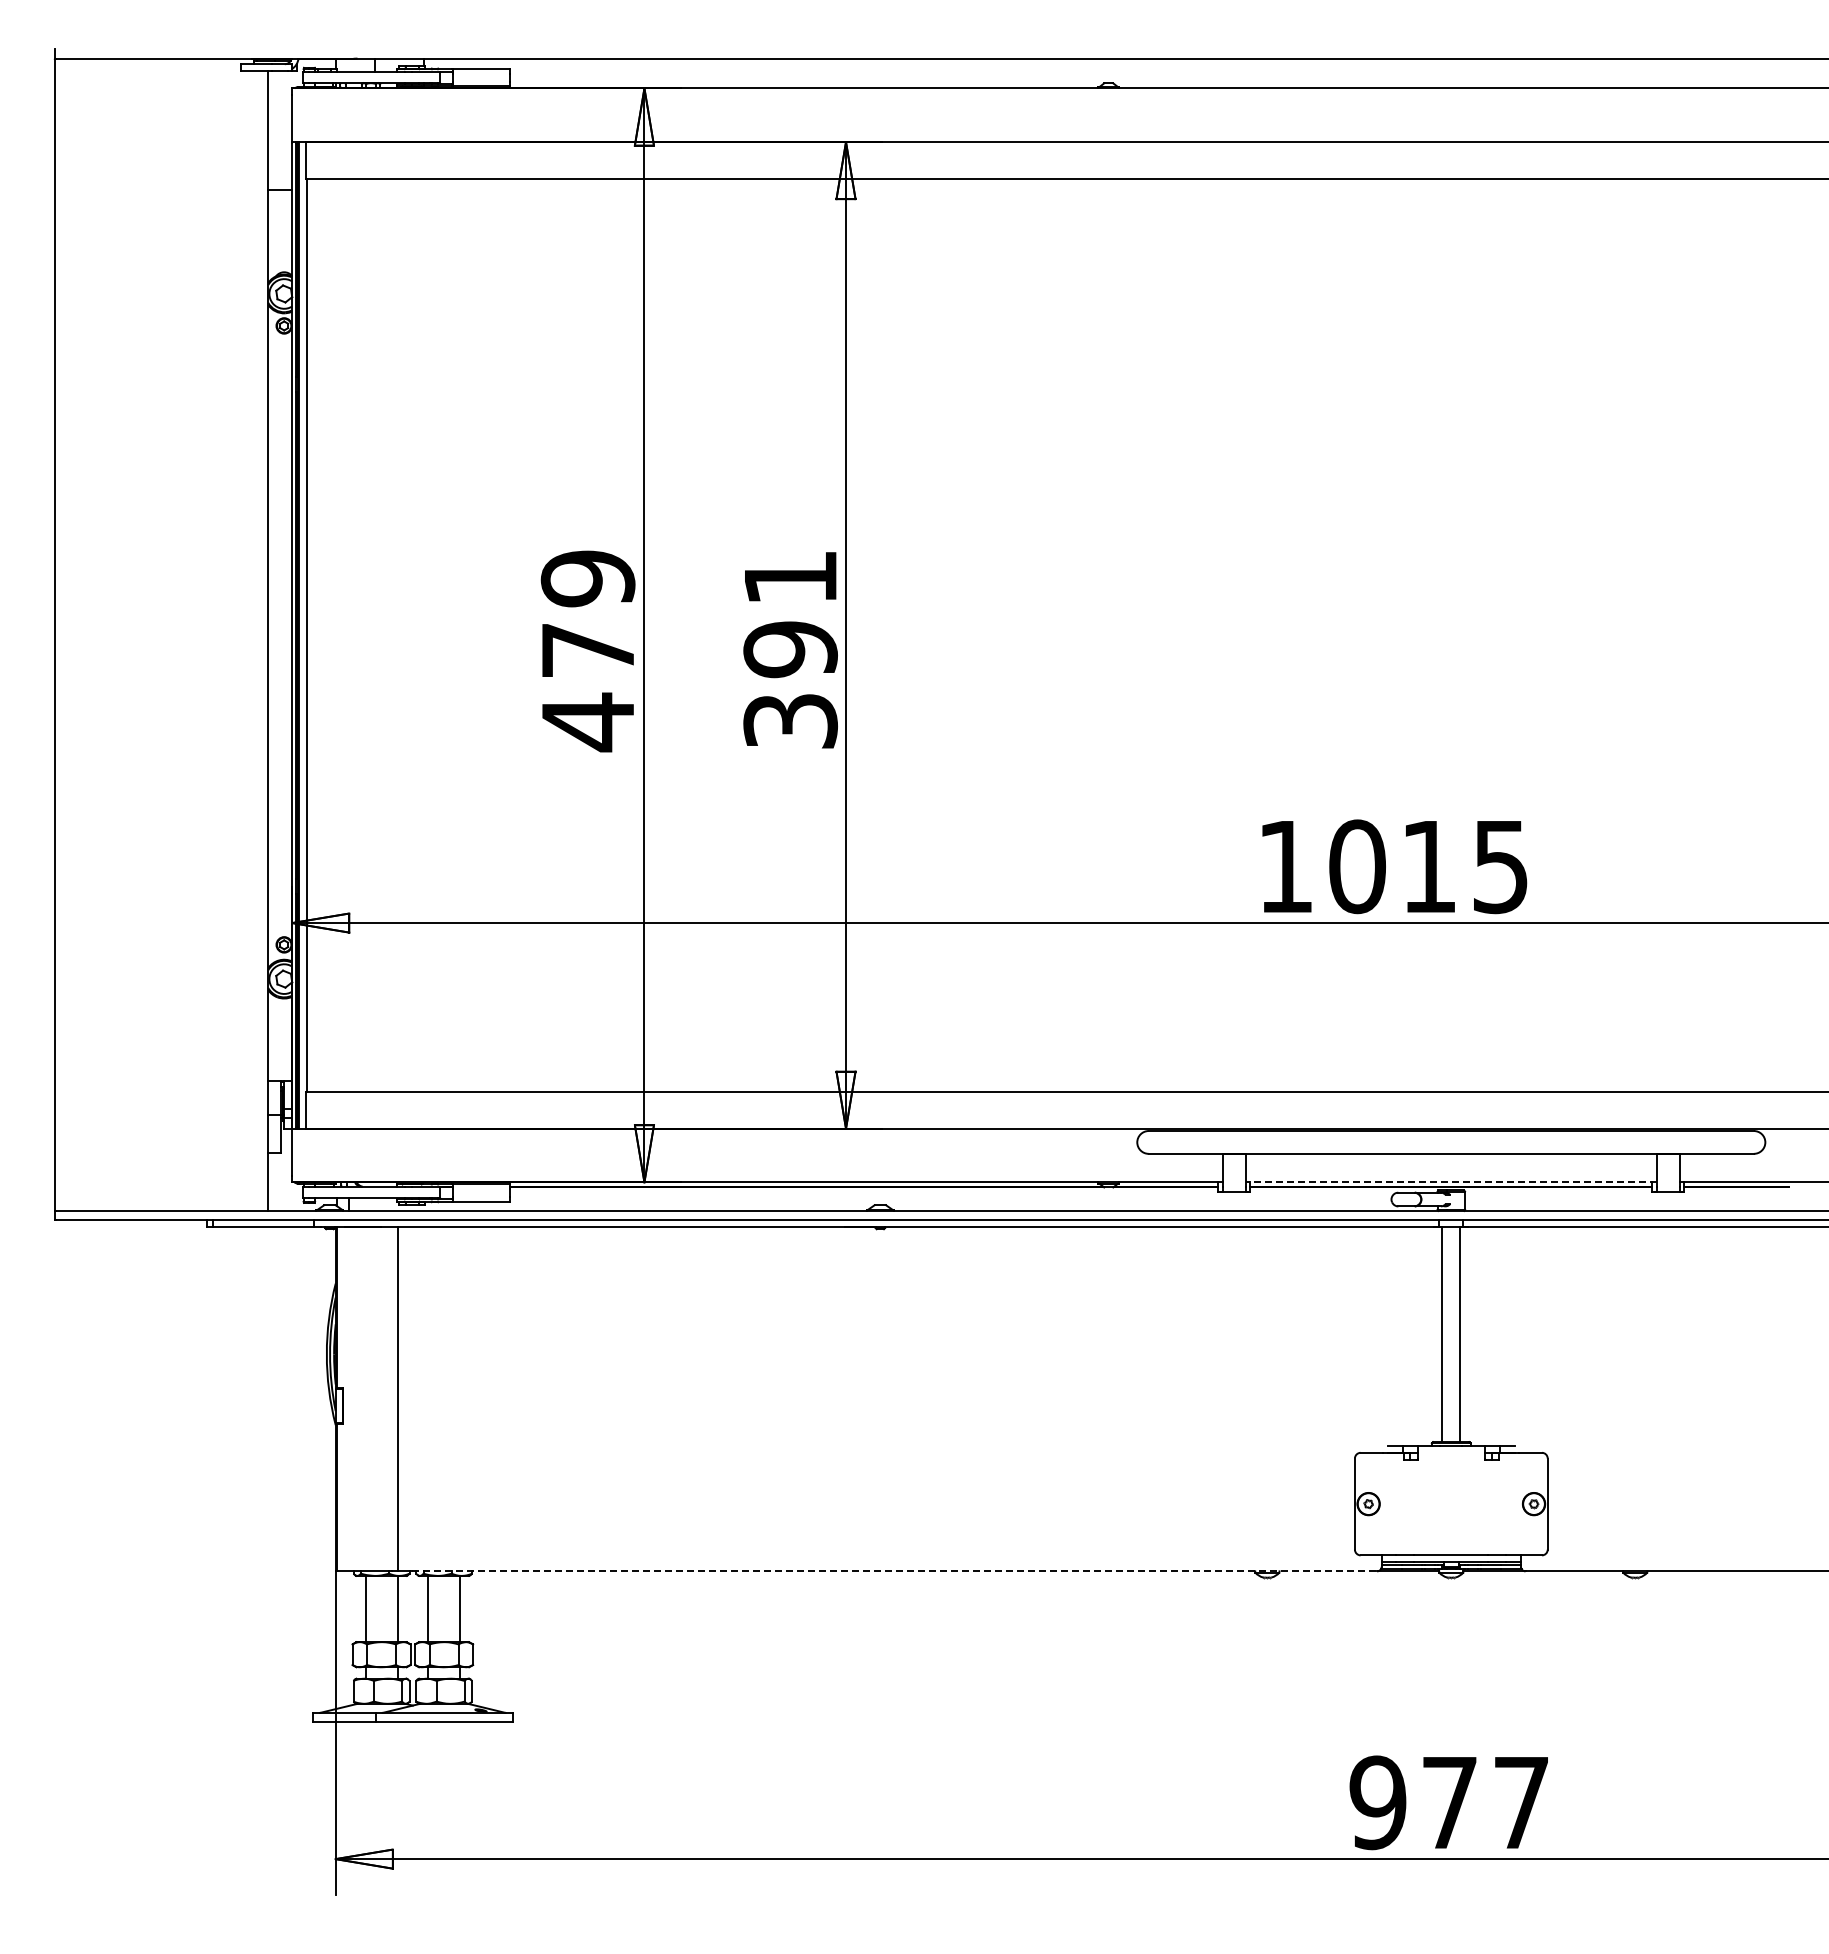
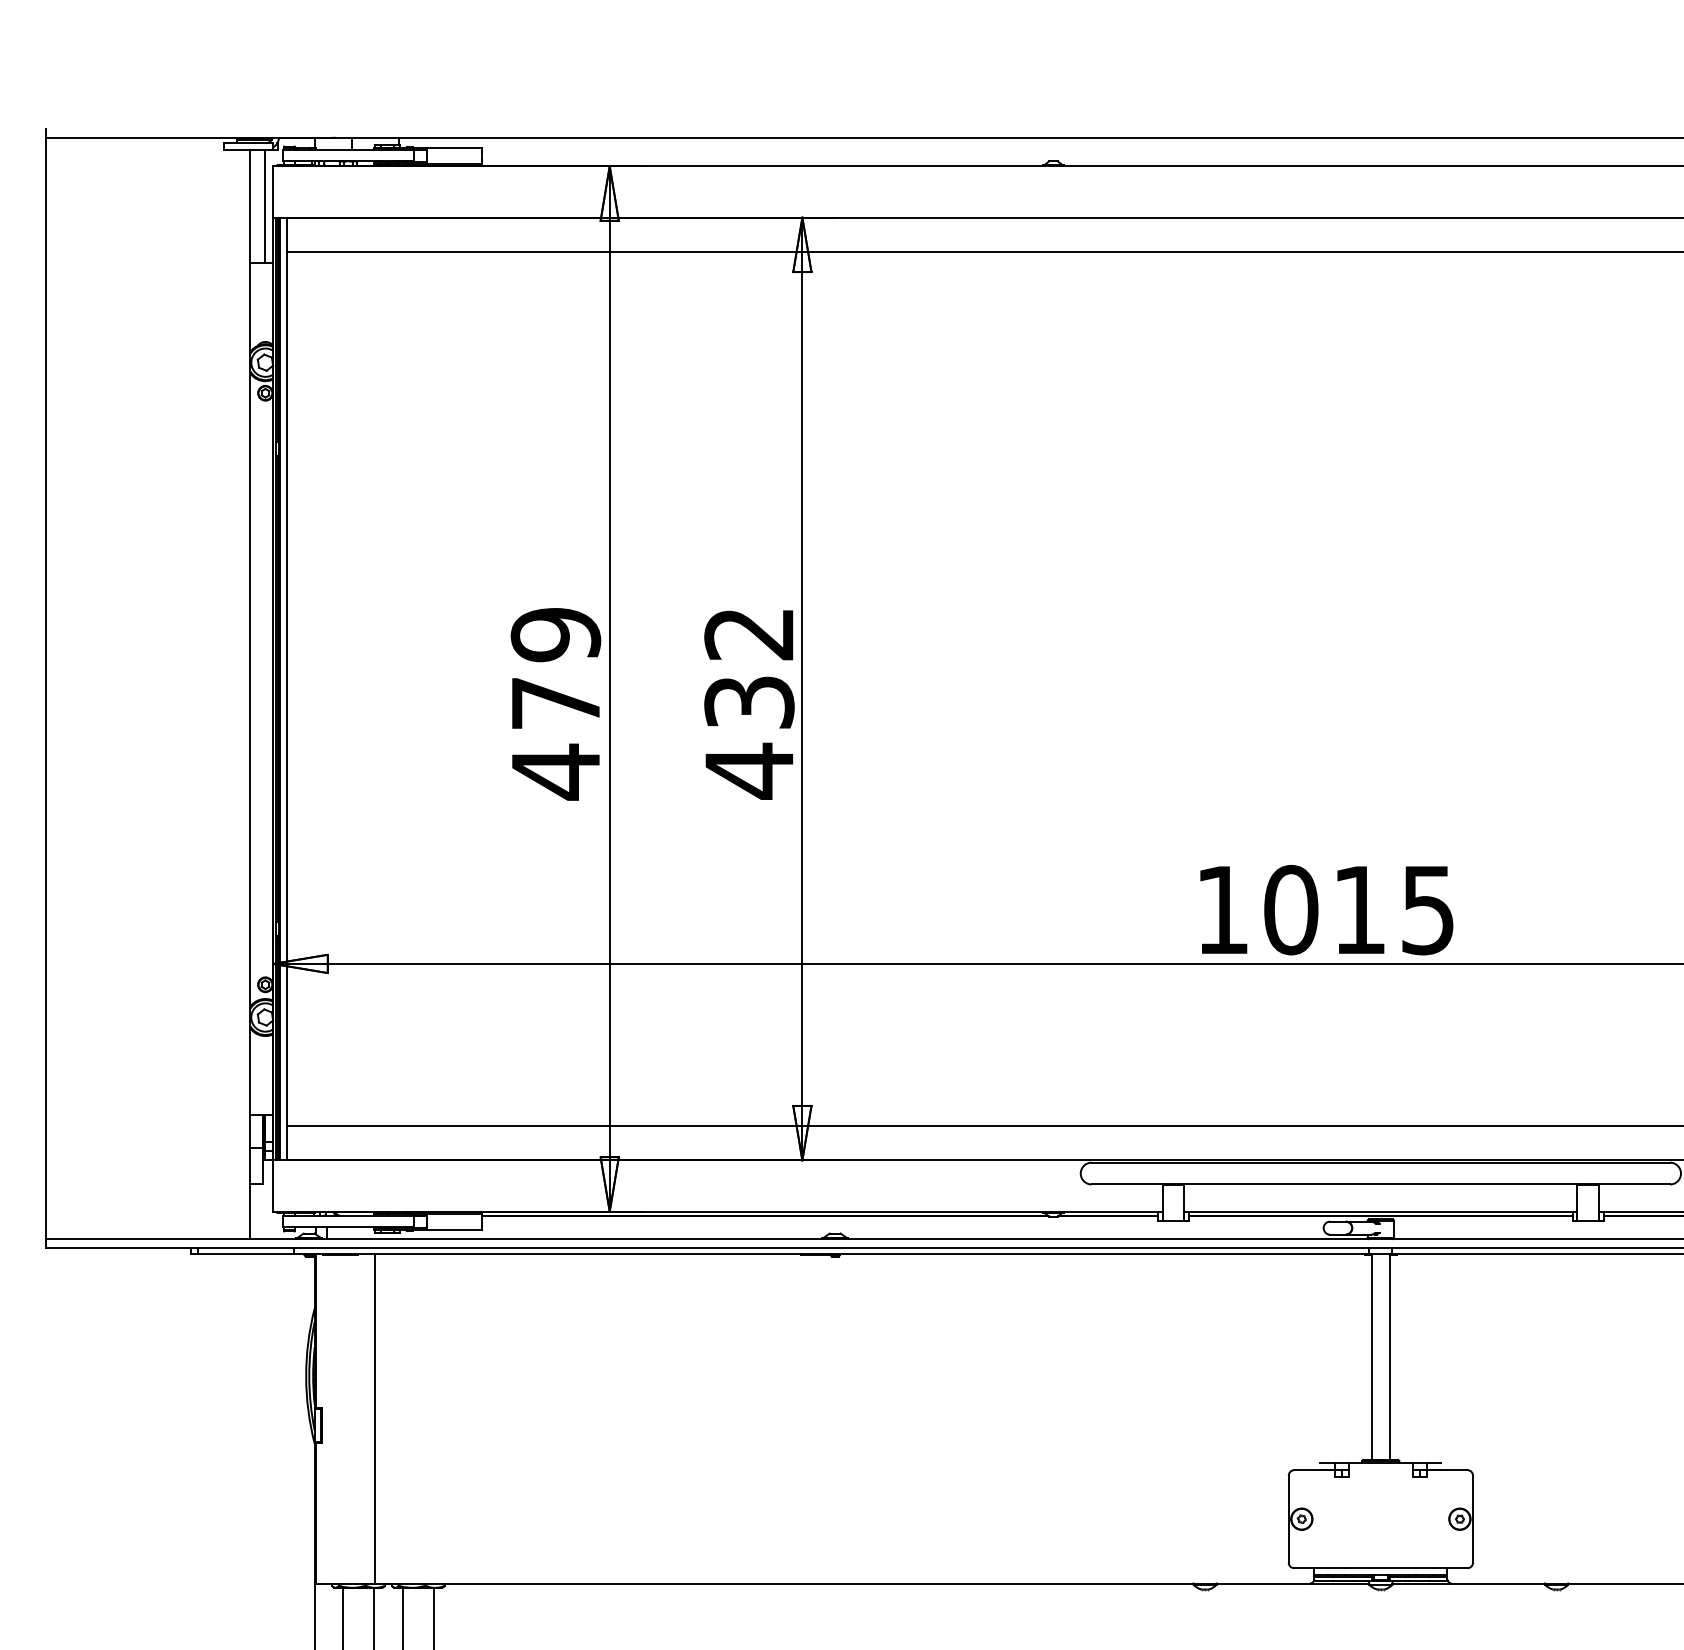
line: (283, 130) -> (264, 206), added
text: (790, 651) -> (749, 704), 391 -> 432
line: (1451, 1182) -> (1381, 1211), dashed -> solid
line: (895, 1571) -> (849, 1583), dashed -> solid

